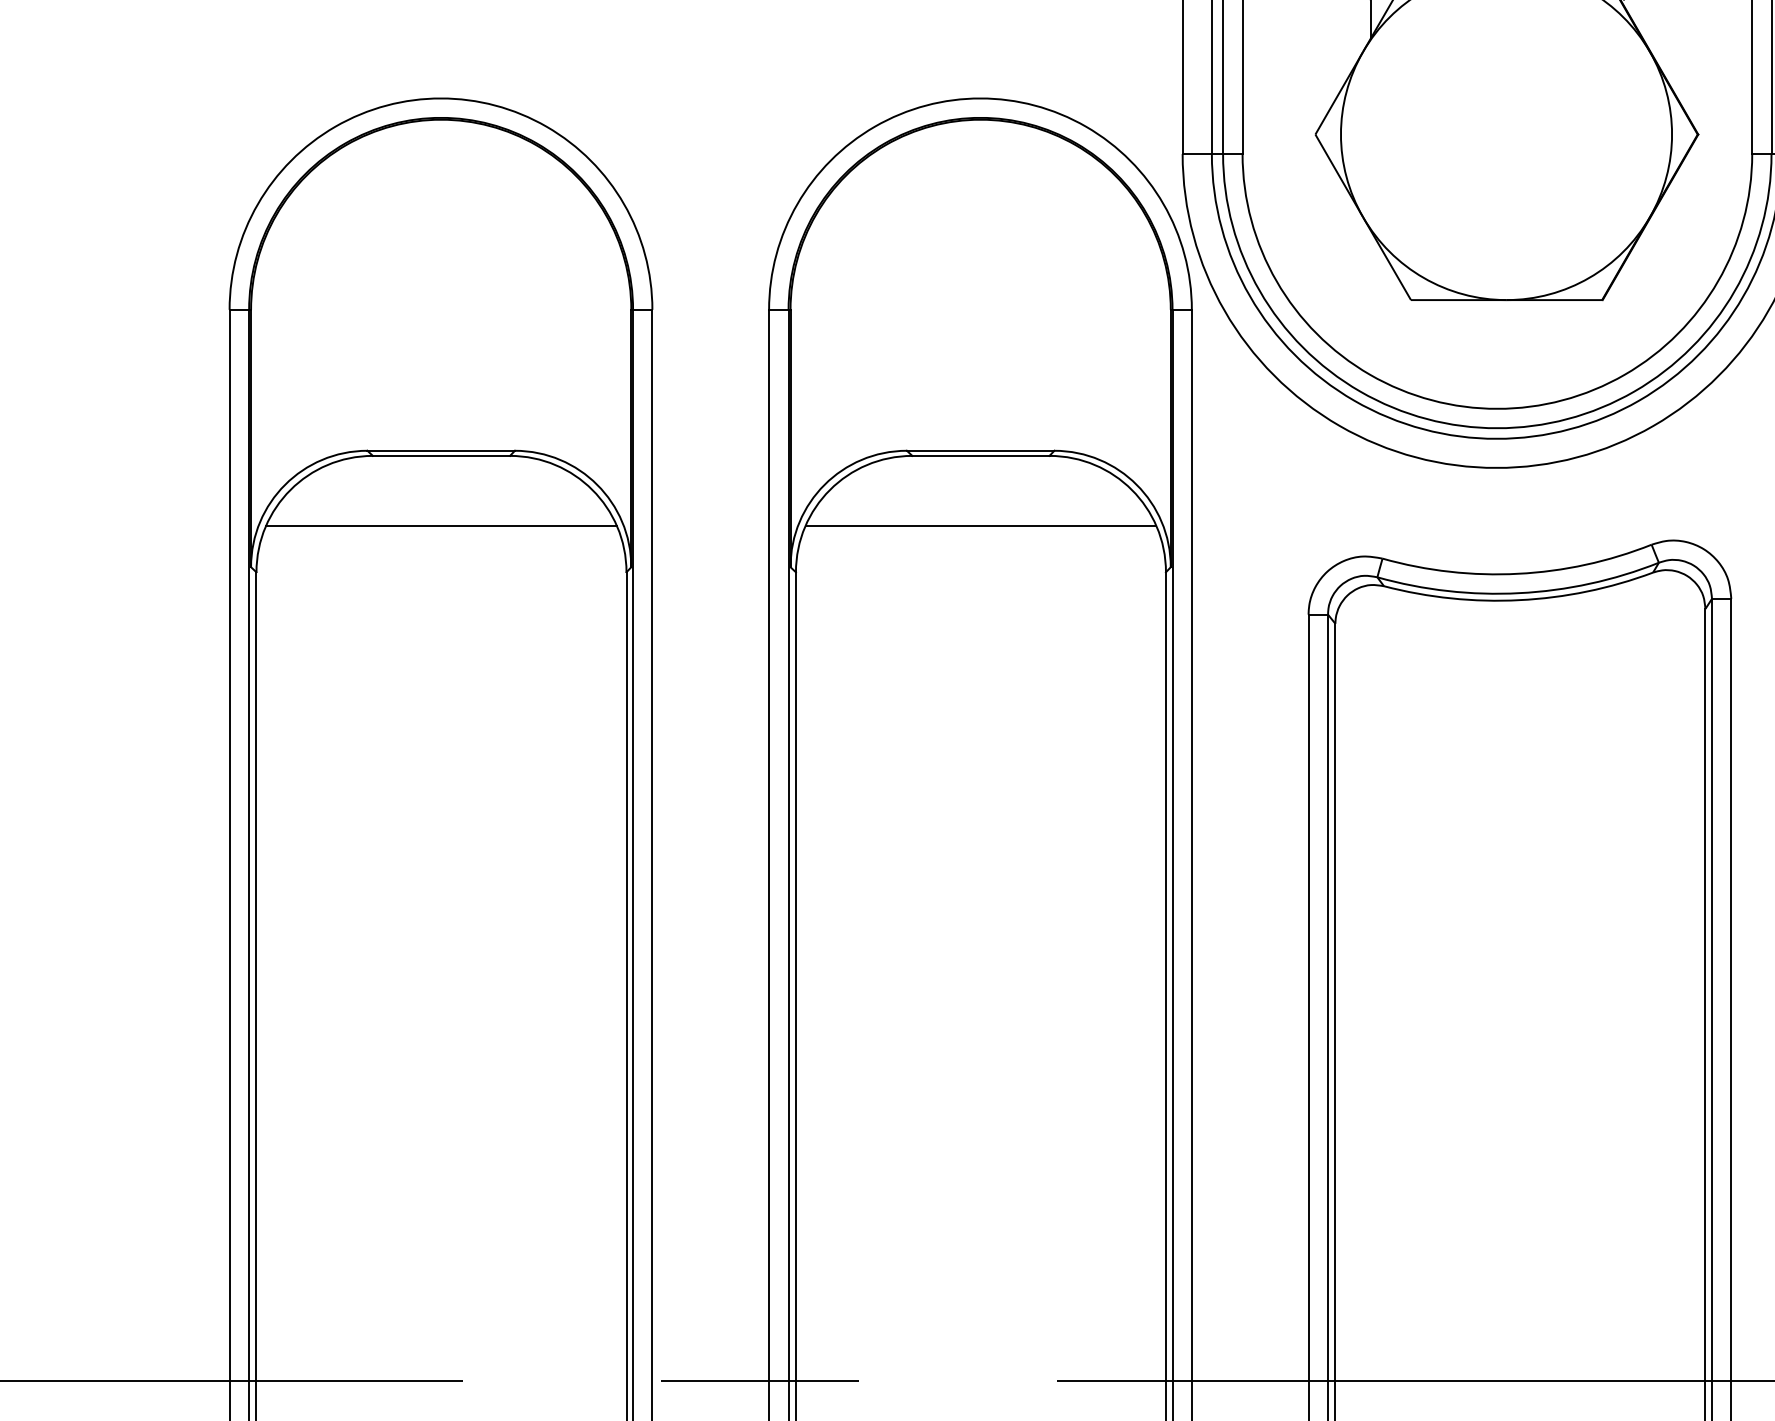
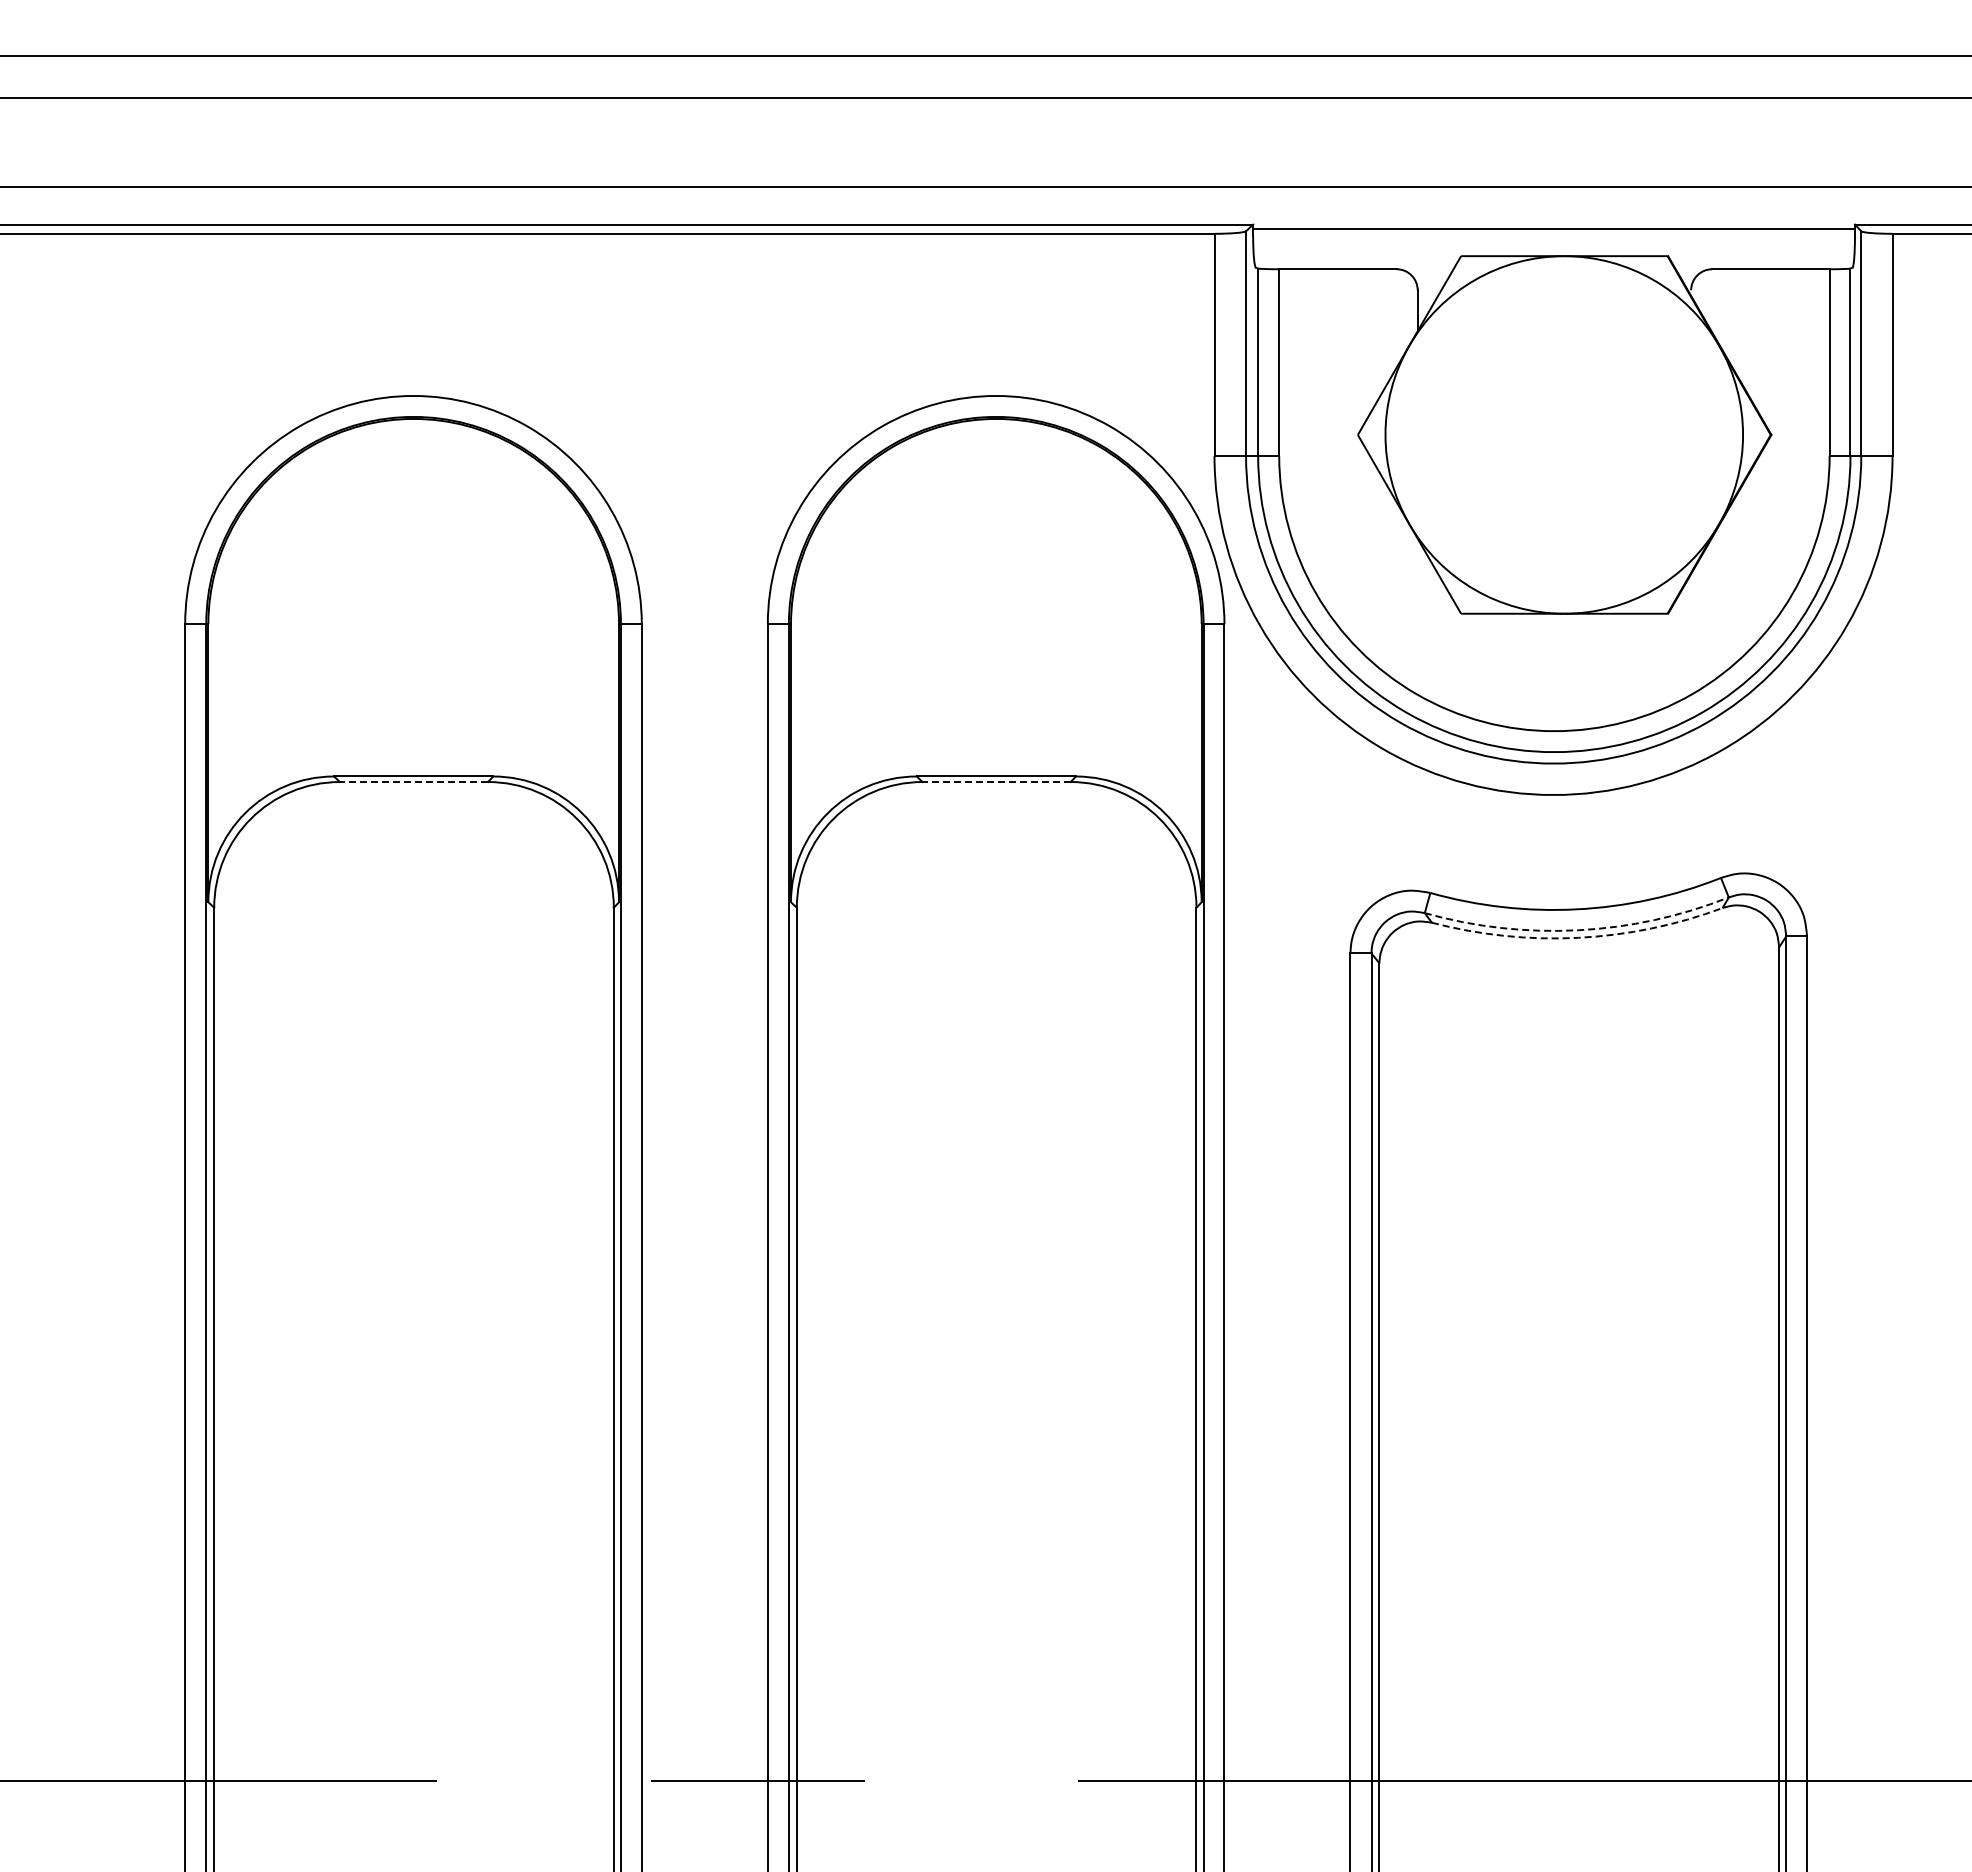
line: (441, 456) -> (413, 782), solid -> dashed
line: (980, 456) -> (996, 782), solid -> dashed
line: (441, 525) -> (413, 857), removed
line: (980, 525) -> (996, 857), removed
arc: (1519, 593) -> (1578, 930), solid -> dashed
arc: (1519, 599) -> (1578, 937), solid -> dashed

